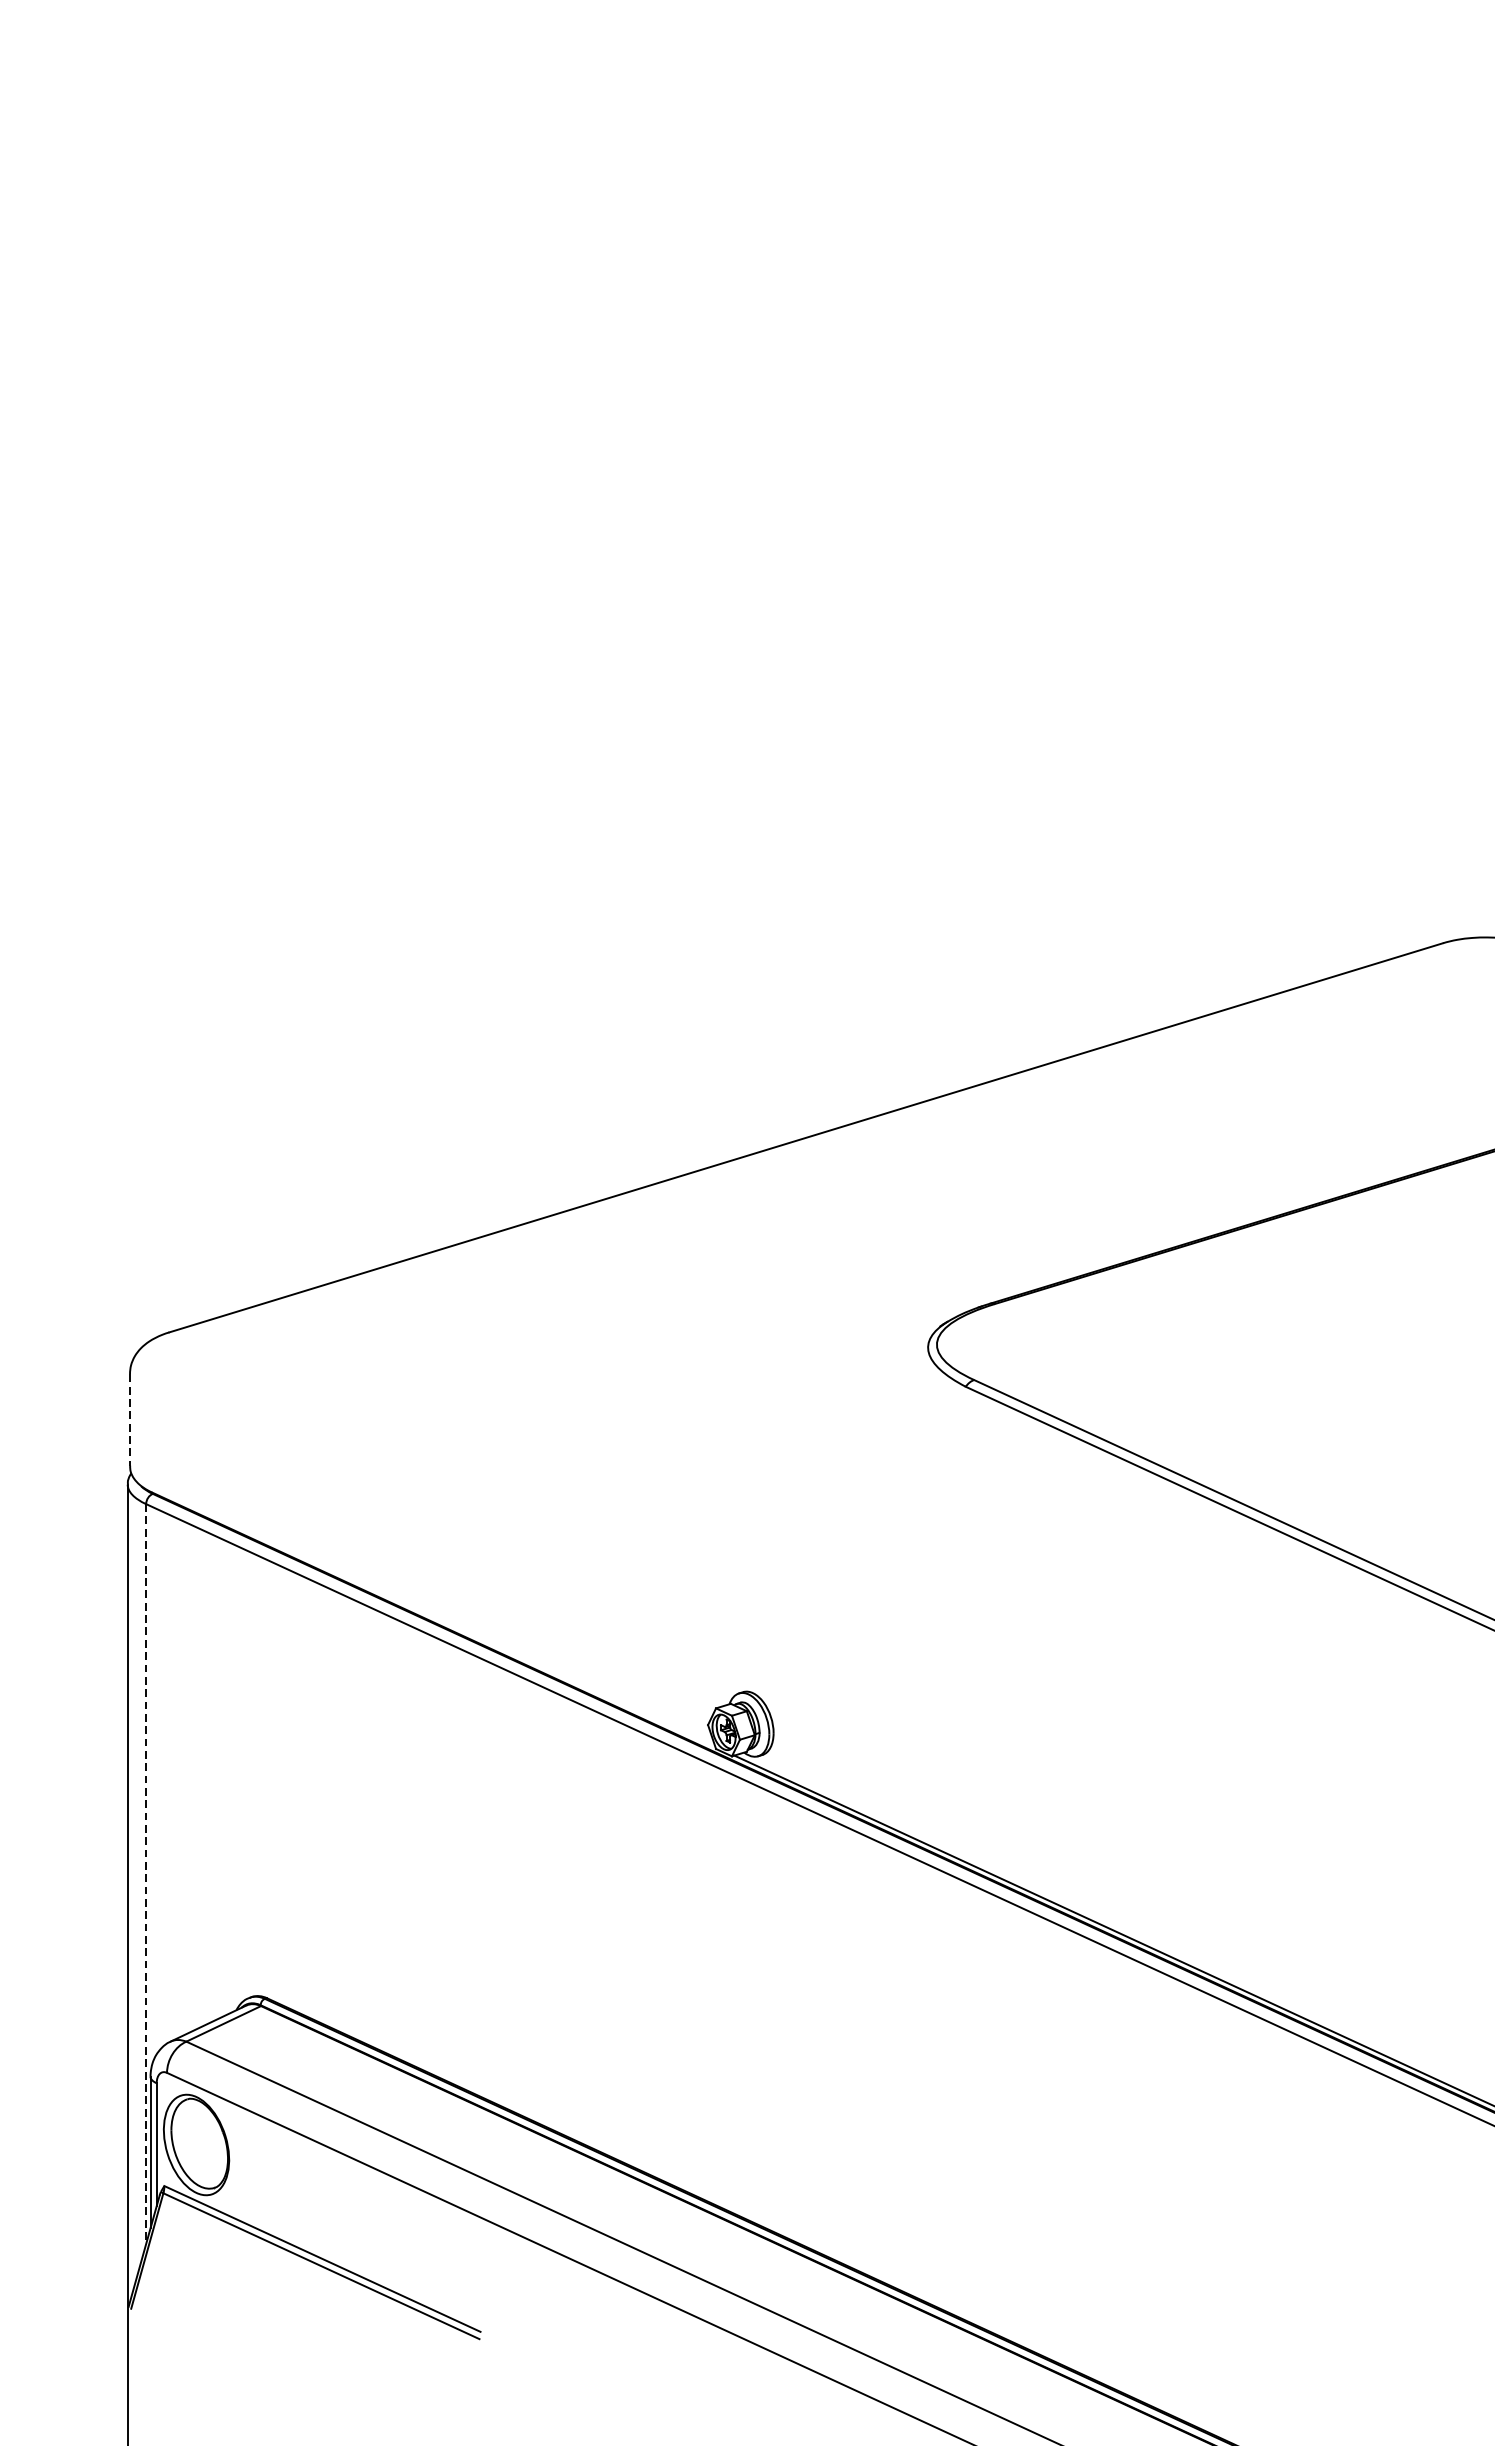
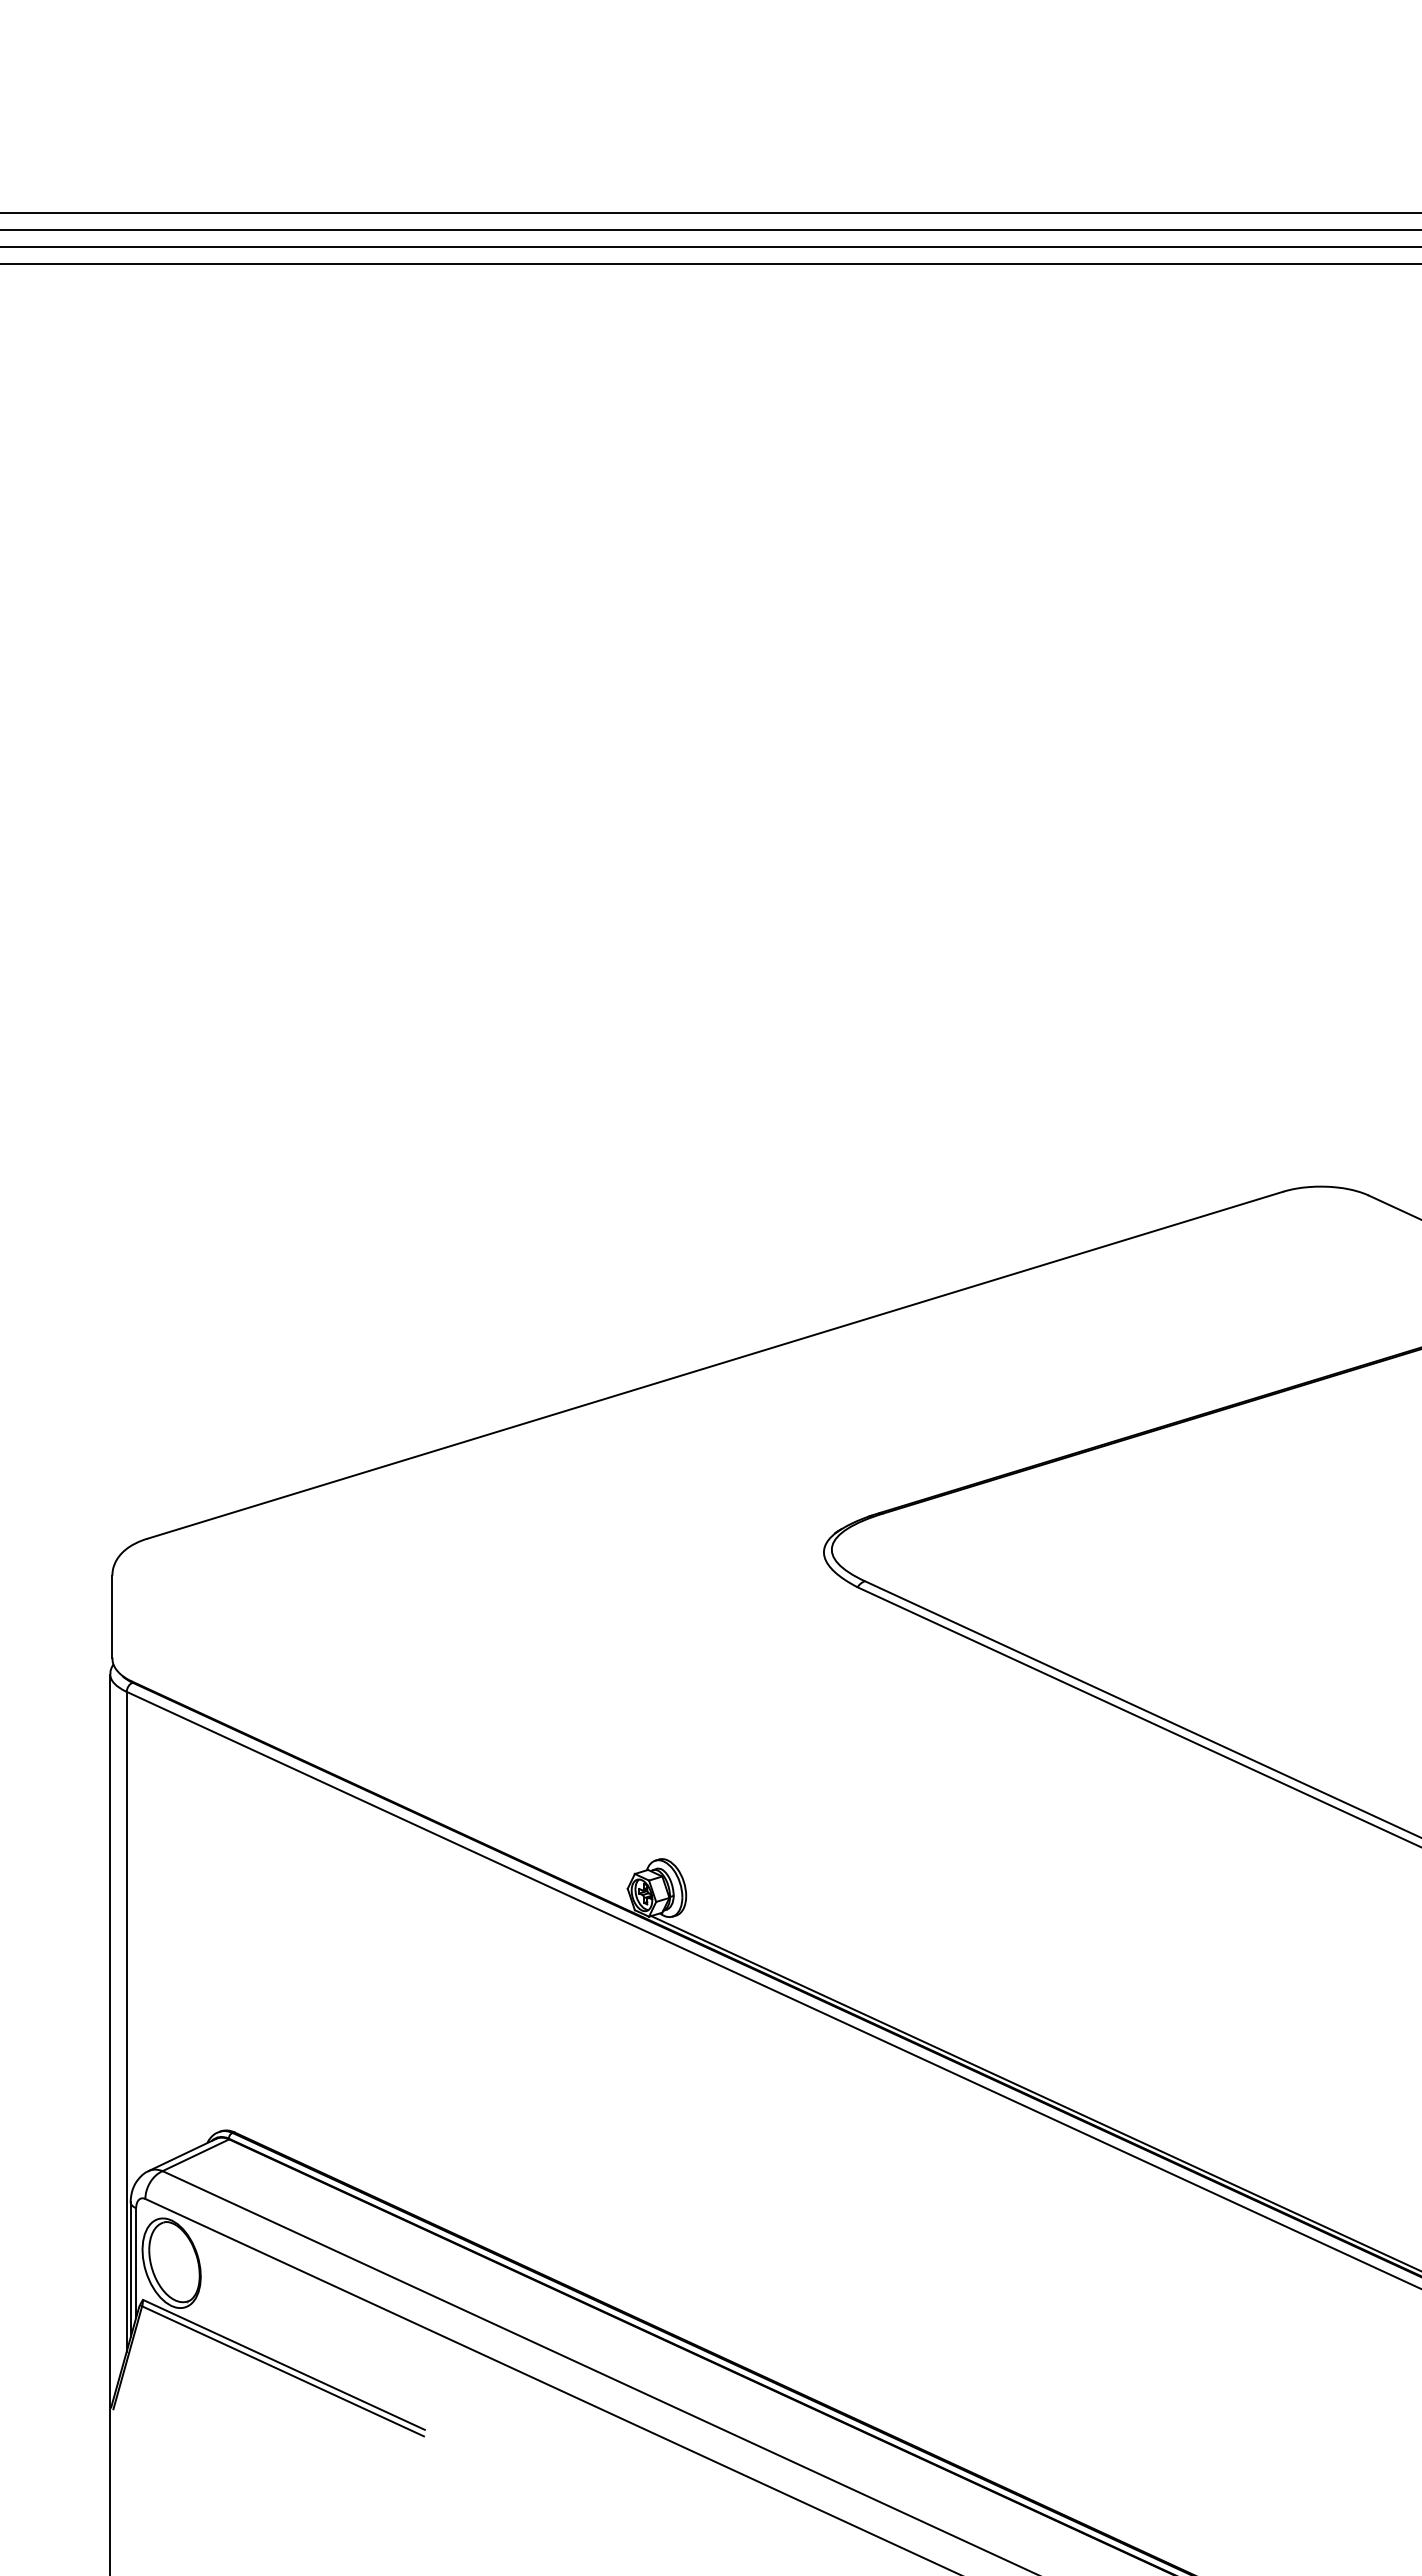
line: (130, 1419) -> (112, 1616), dashed -> solid
line: (145, 1873) -> (126, 2021), dashed -> solid

